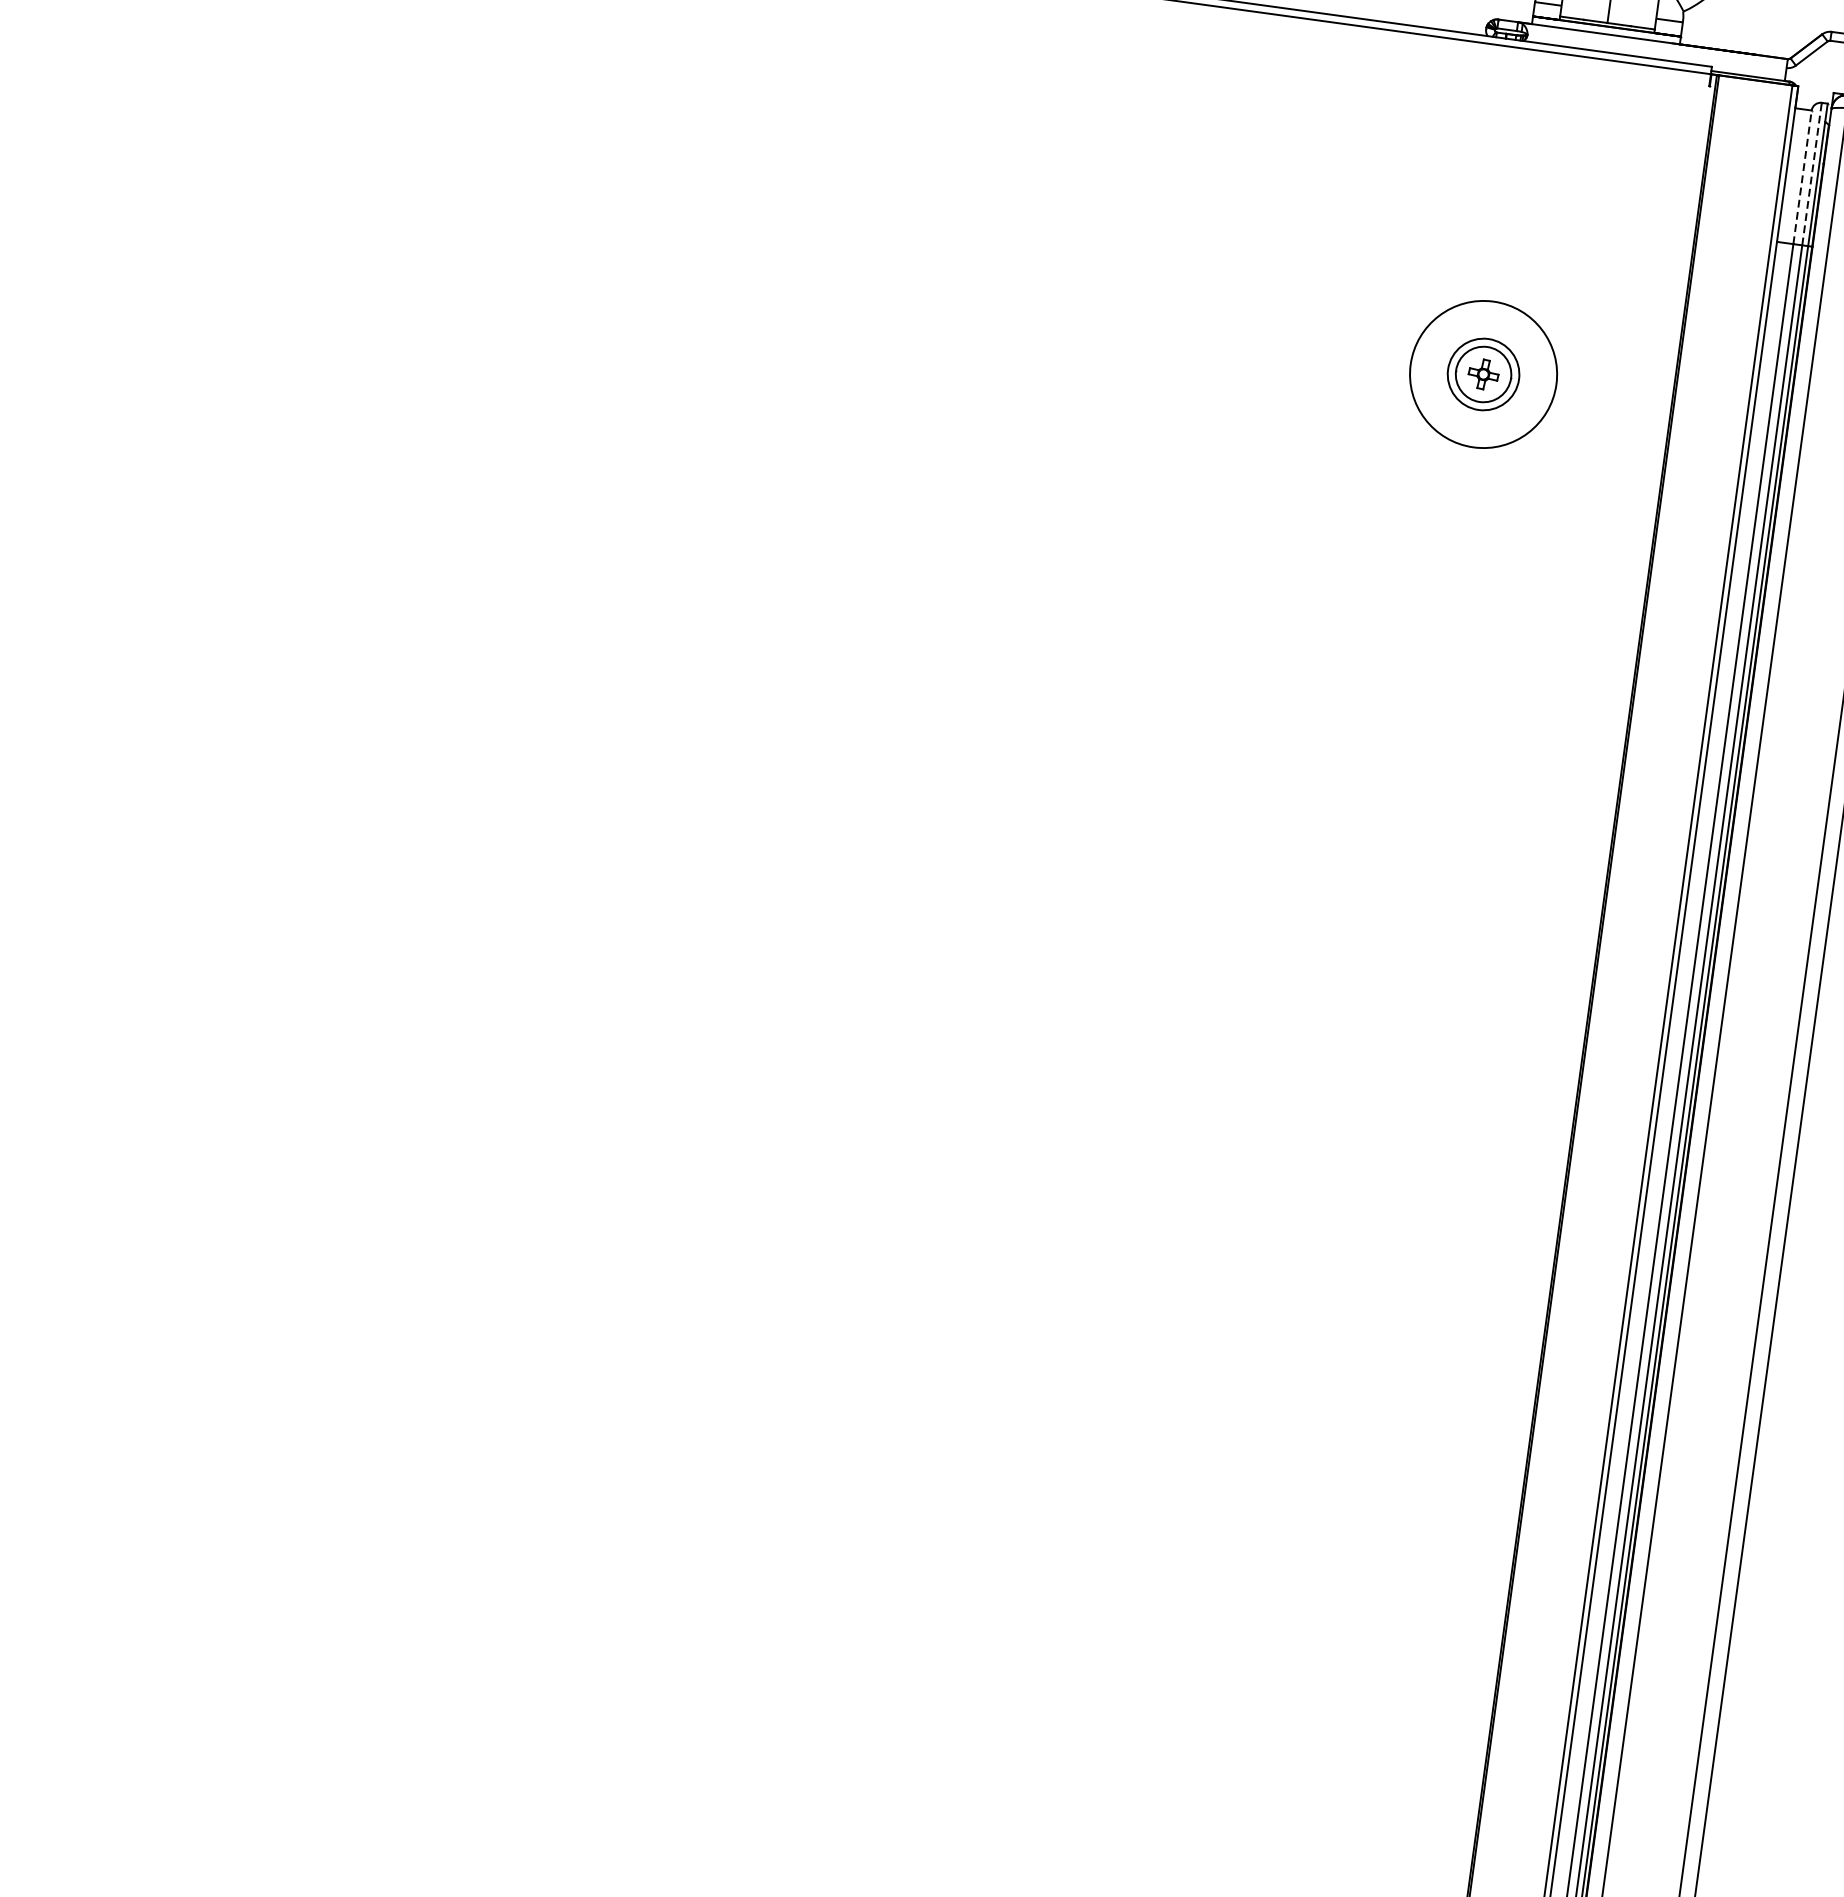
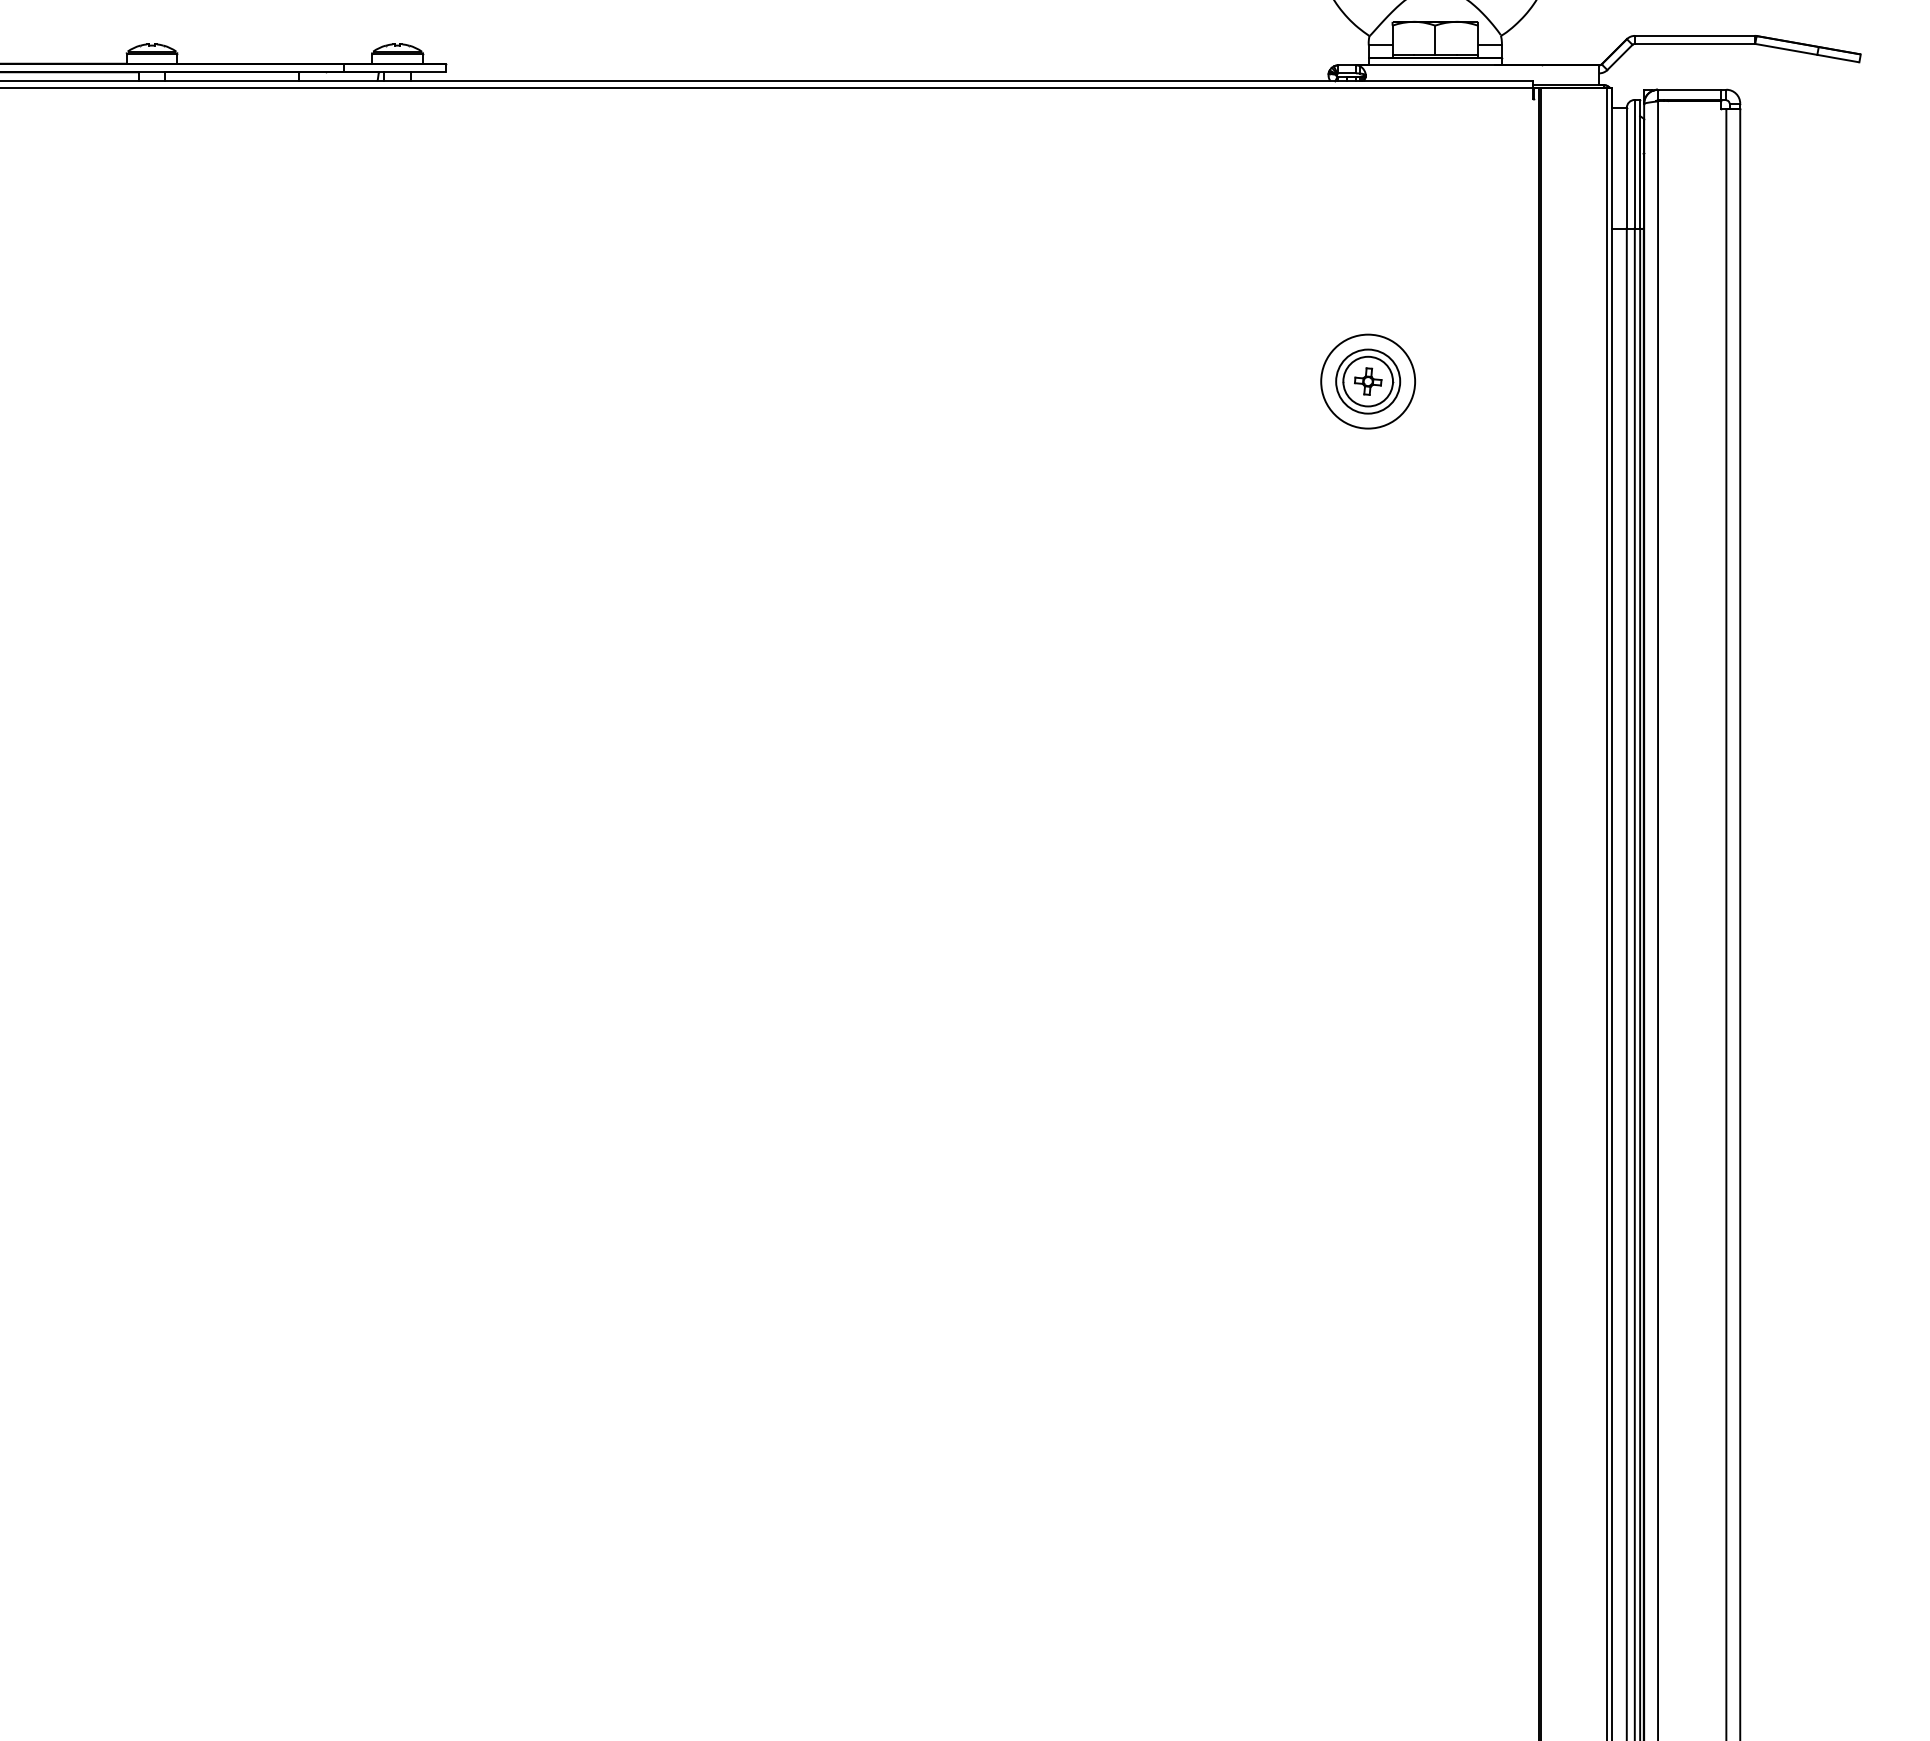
line: (1811, 173) -> (1634, 163), dashed -> solid
line: (1802, 176) -> (1626, 167), dashed -> solid
circle: (1483, 374) -> (1368, 381), size x0.71

